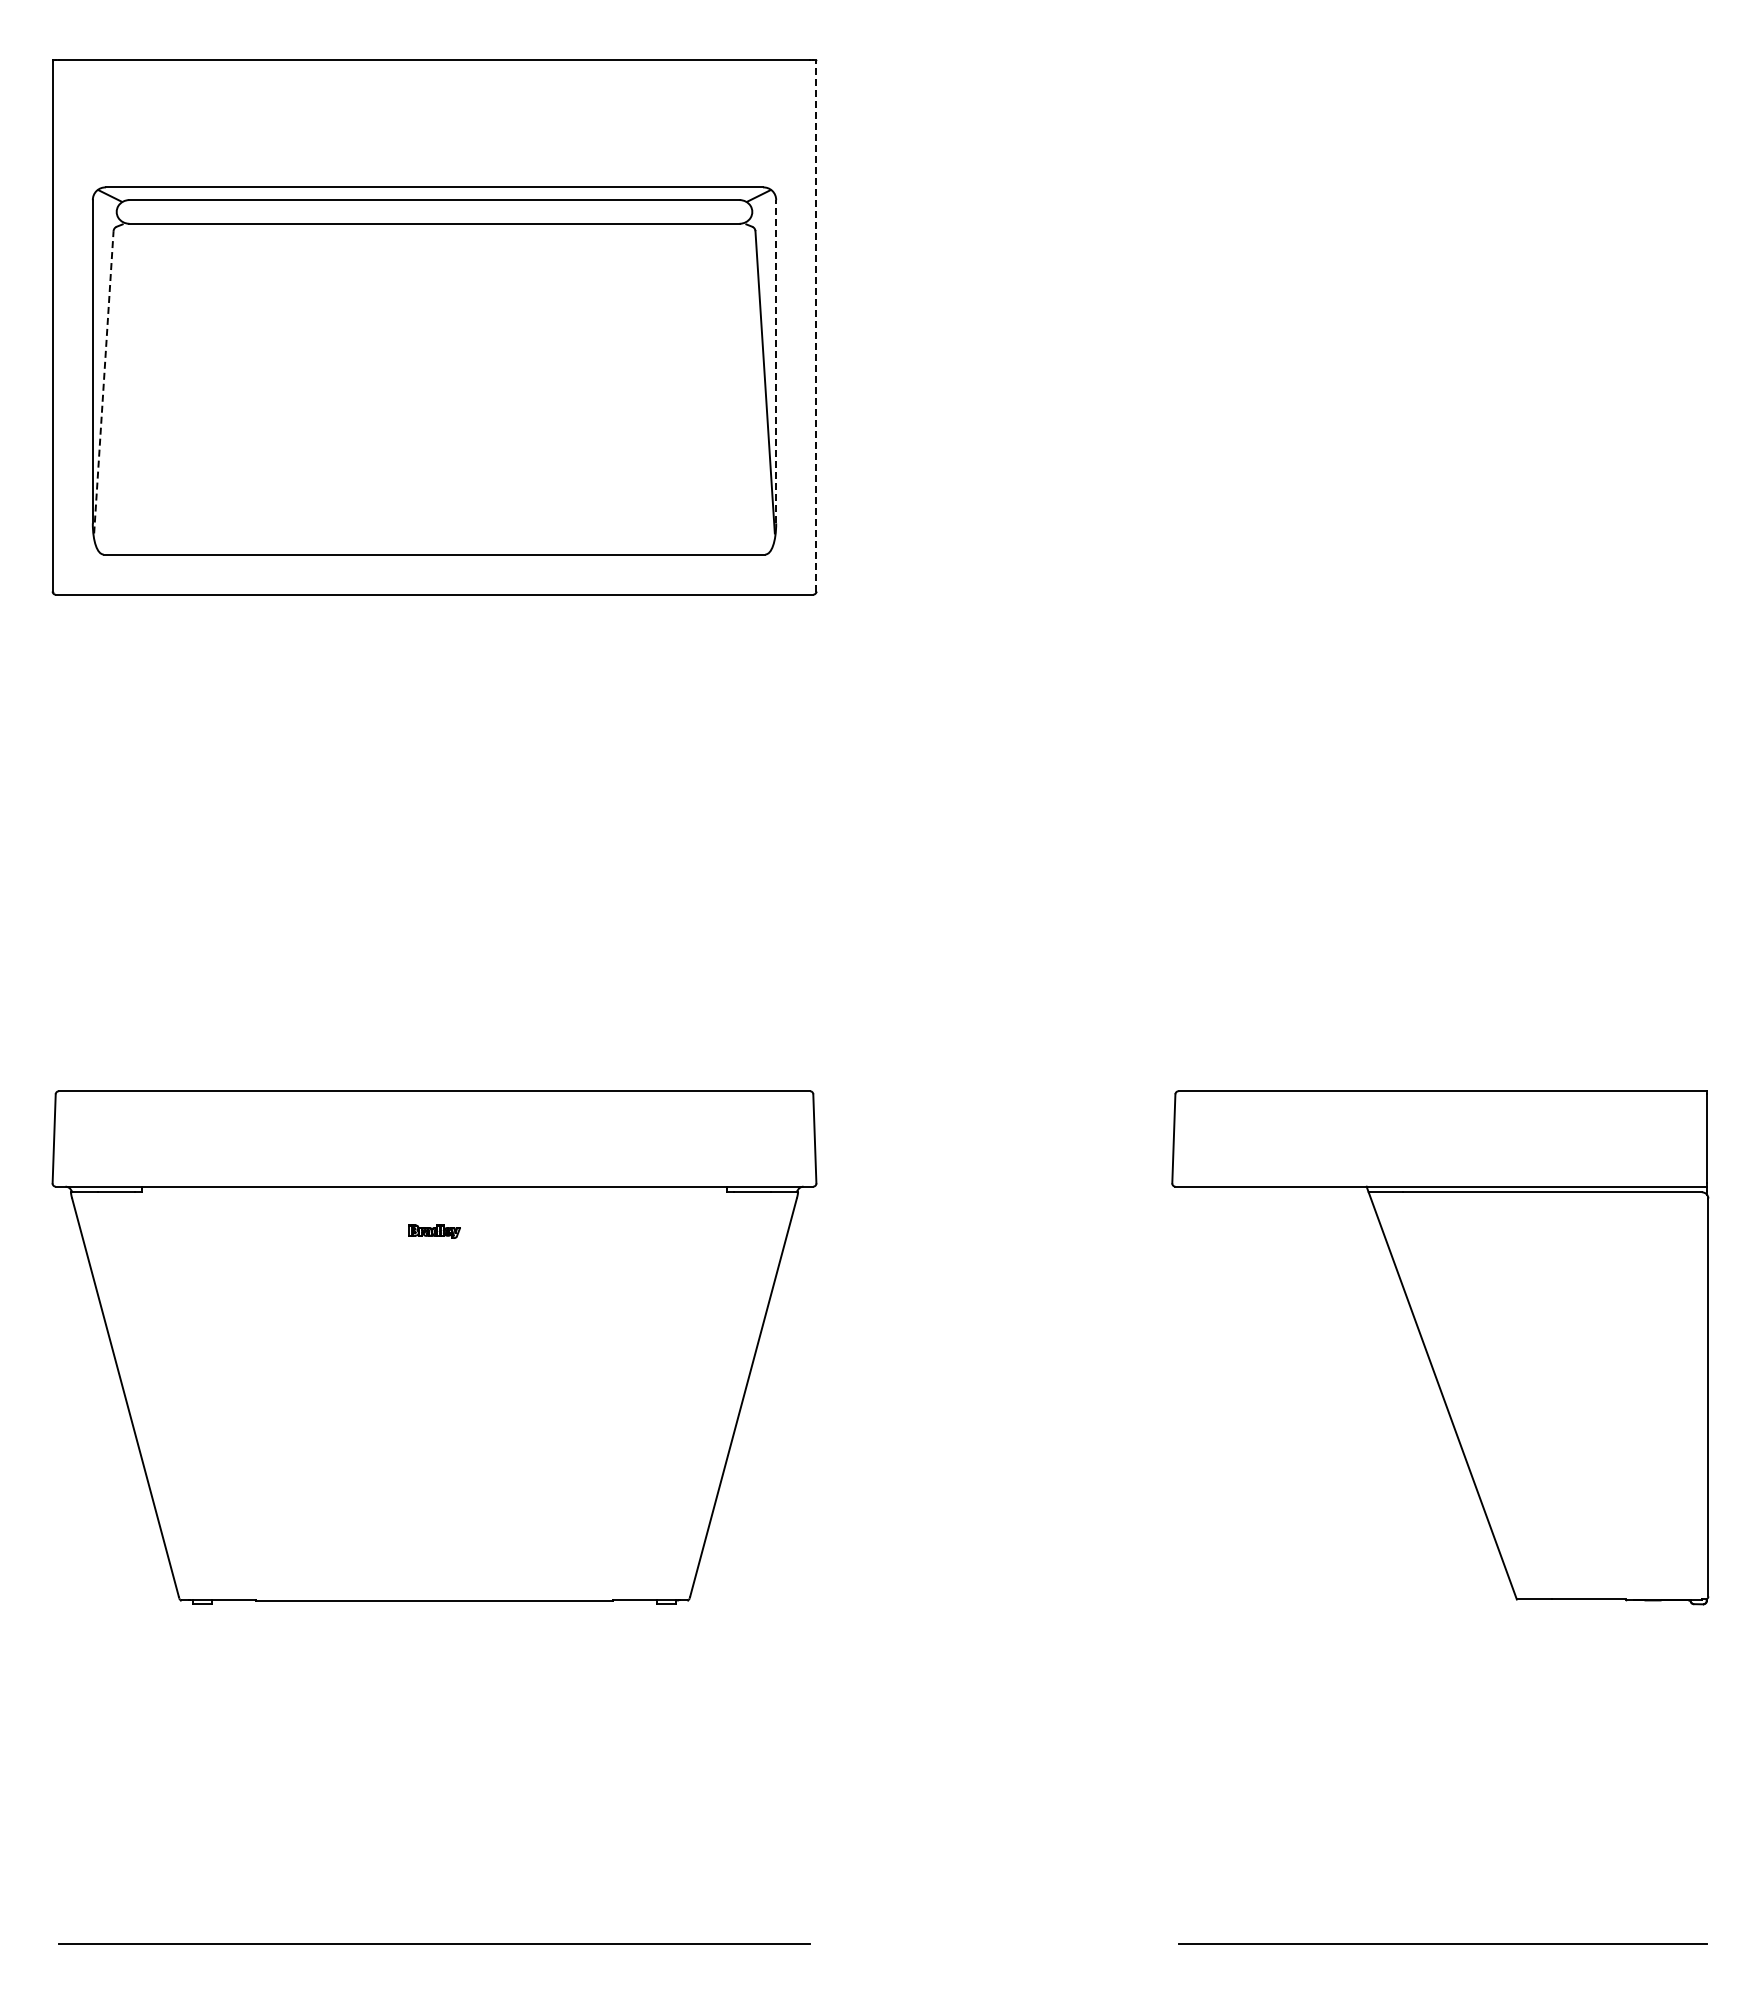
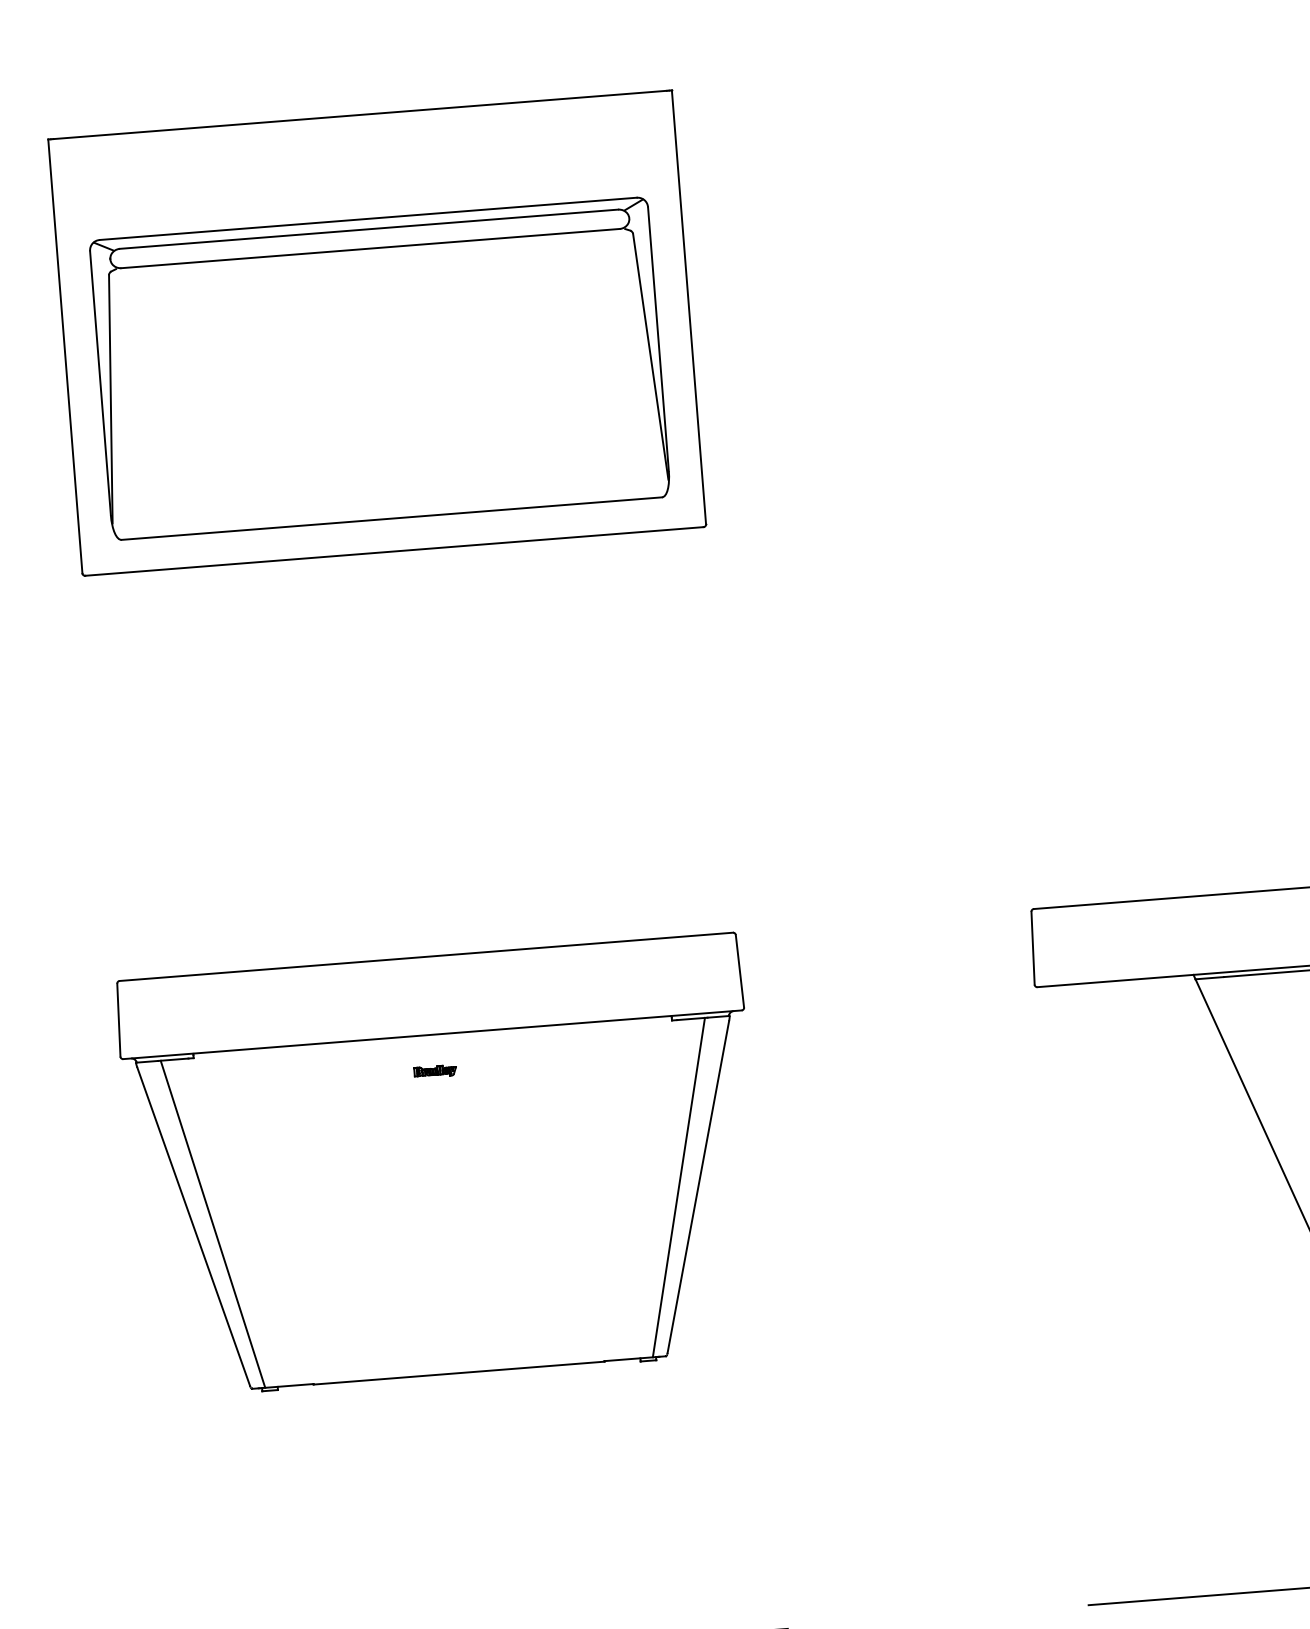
line: (816, 325) -> (689, 307), dashed -> solid
line: (776, 361) -> (658, 339), dashed -> solid
line: (103, 381) -> (110, 398), dashed -> solid
line: (149, 1396) -> (213, 1224), added
line: (719, 1396) -> (678, 1187), added

